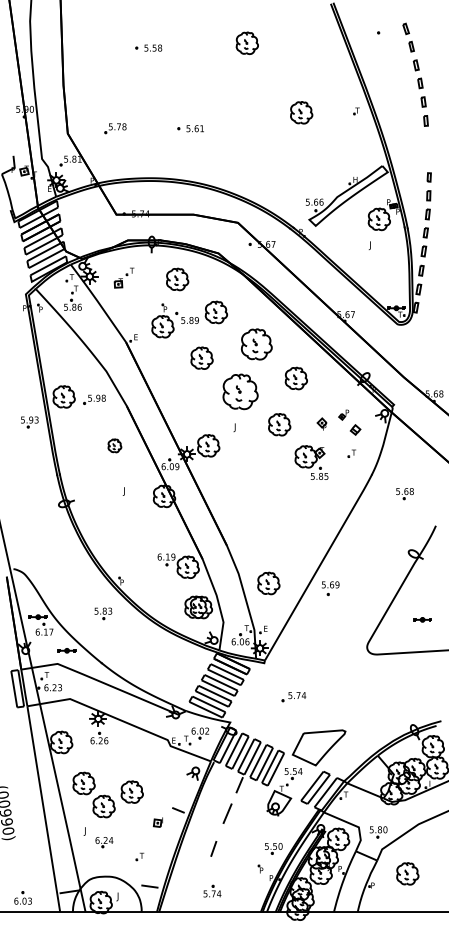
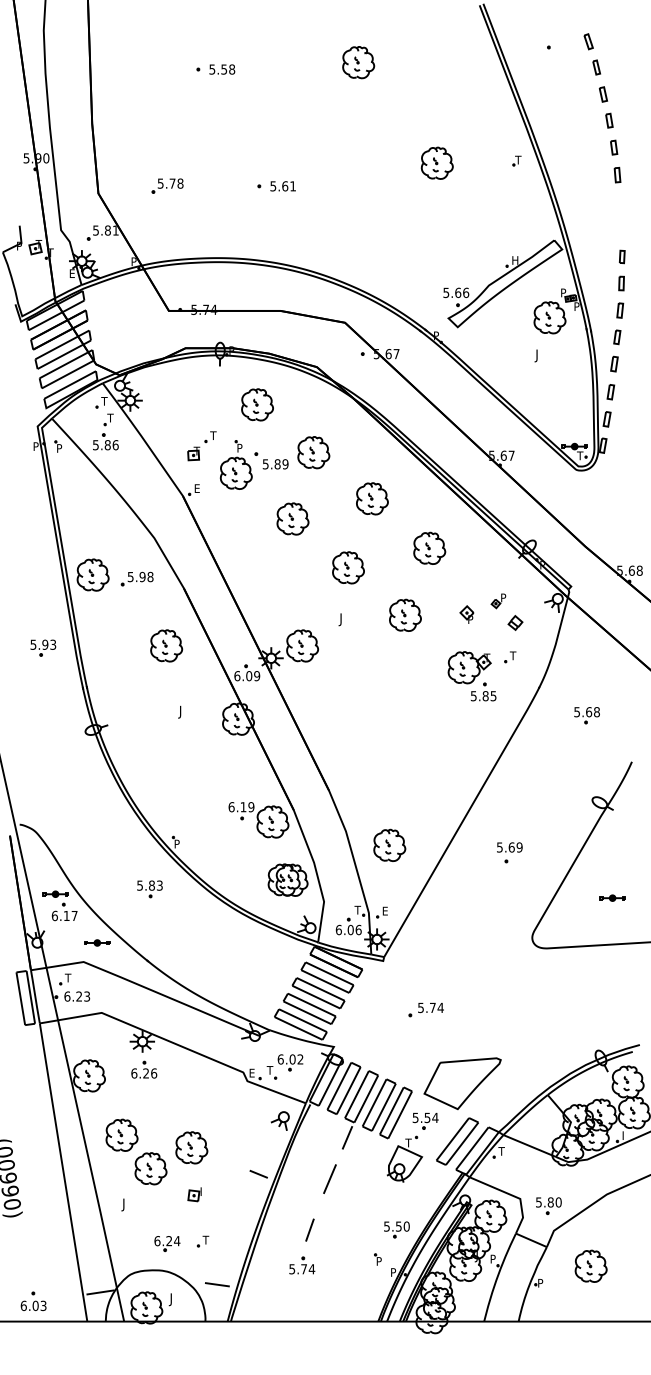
part: (123, 277) -> (200, 445), moved
part: (256, 343) -> (371, 497), size x0.71
part: (239, 391) -> (347, 567), size x0.62
part: (29, 422) -> (42, 648), moved
part: (114, 445) -> (166, 645), size x1.67
part: (311, 462) -> (471, 675), moved
part: (330, 588) -> (509, 852), moved
part: (157, 822) -> (193, 1194), moved
part: (104, 842) -> (167, 1244), moved
part: (212, 890) -> (302, 1264), moved

